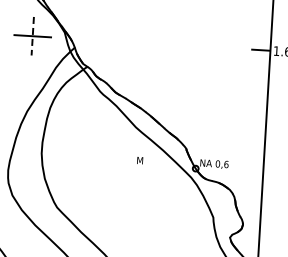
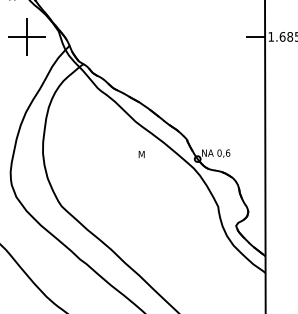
line: (32, 36) -> (26, 37), dashed -> solid

